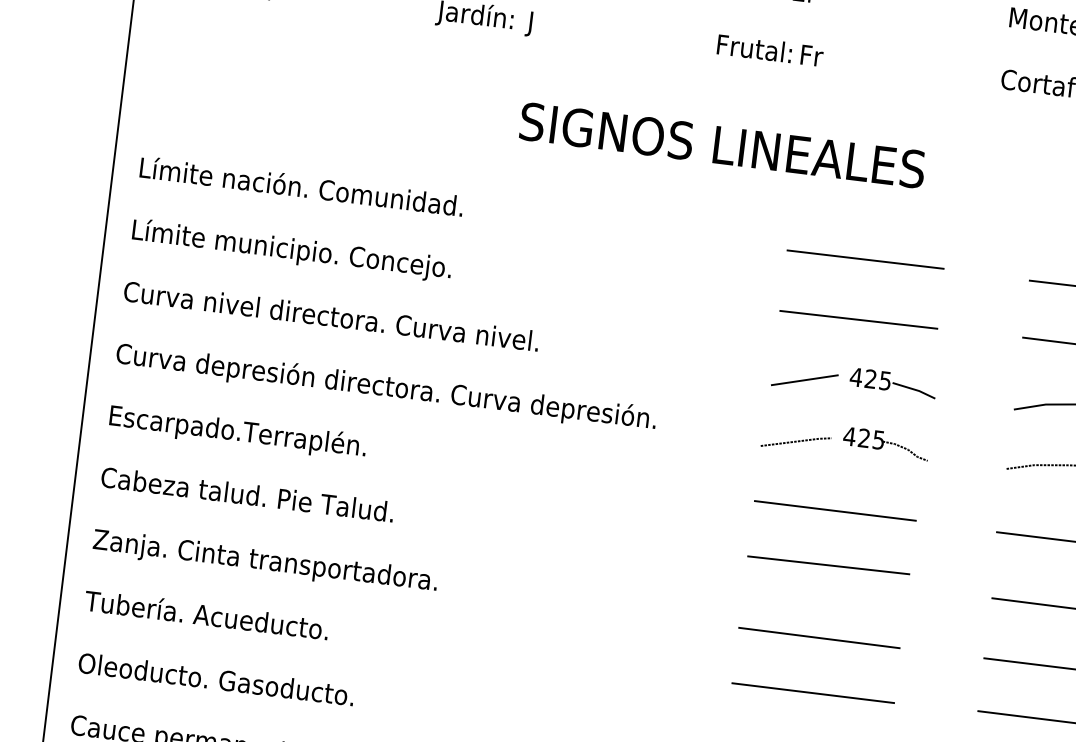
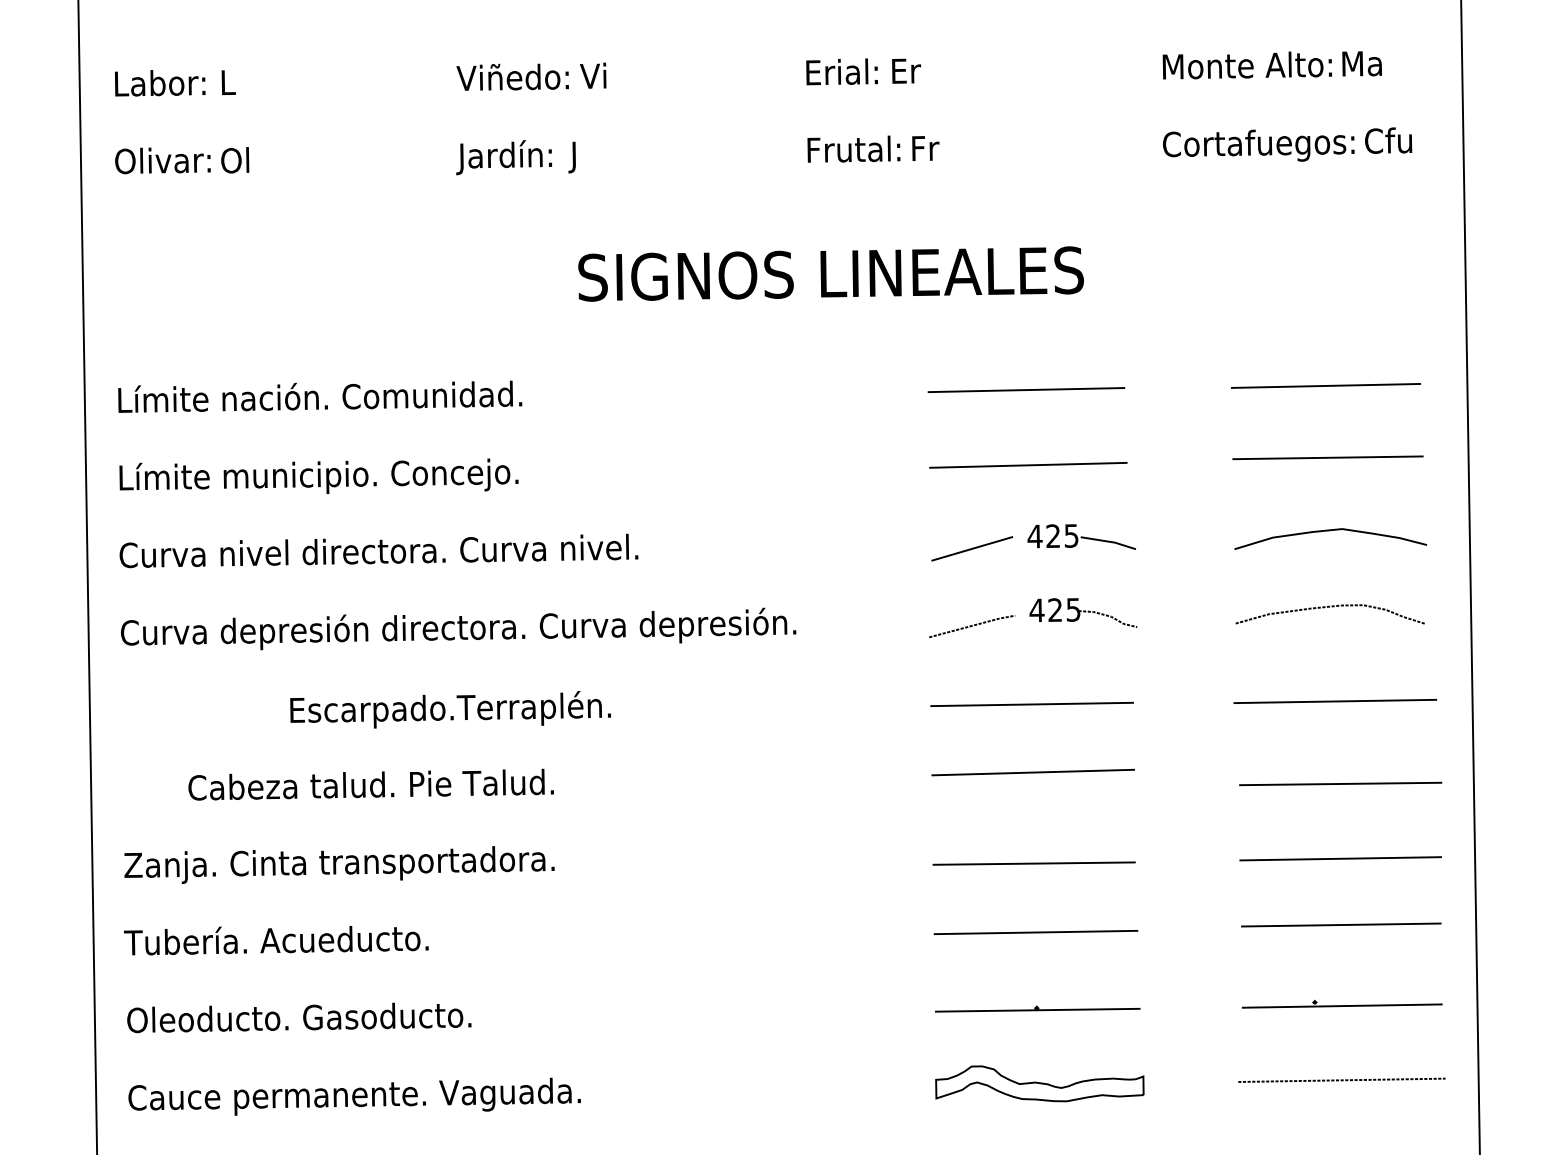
text: (237, 432) -> (450, 709), moved
text: (247, 494) -> (370, 784), moved

